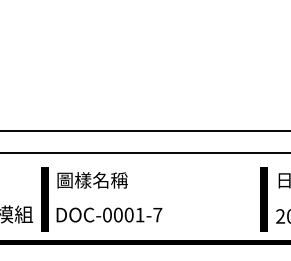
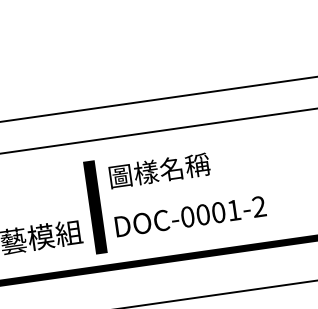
text: (157, 214) -> (258, 206), DOC-0001-7 -> DOC-0001-2

